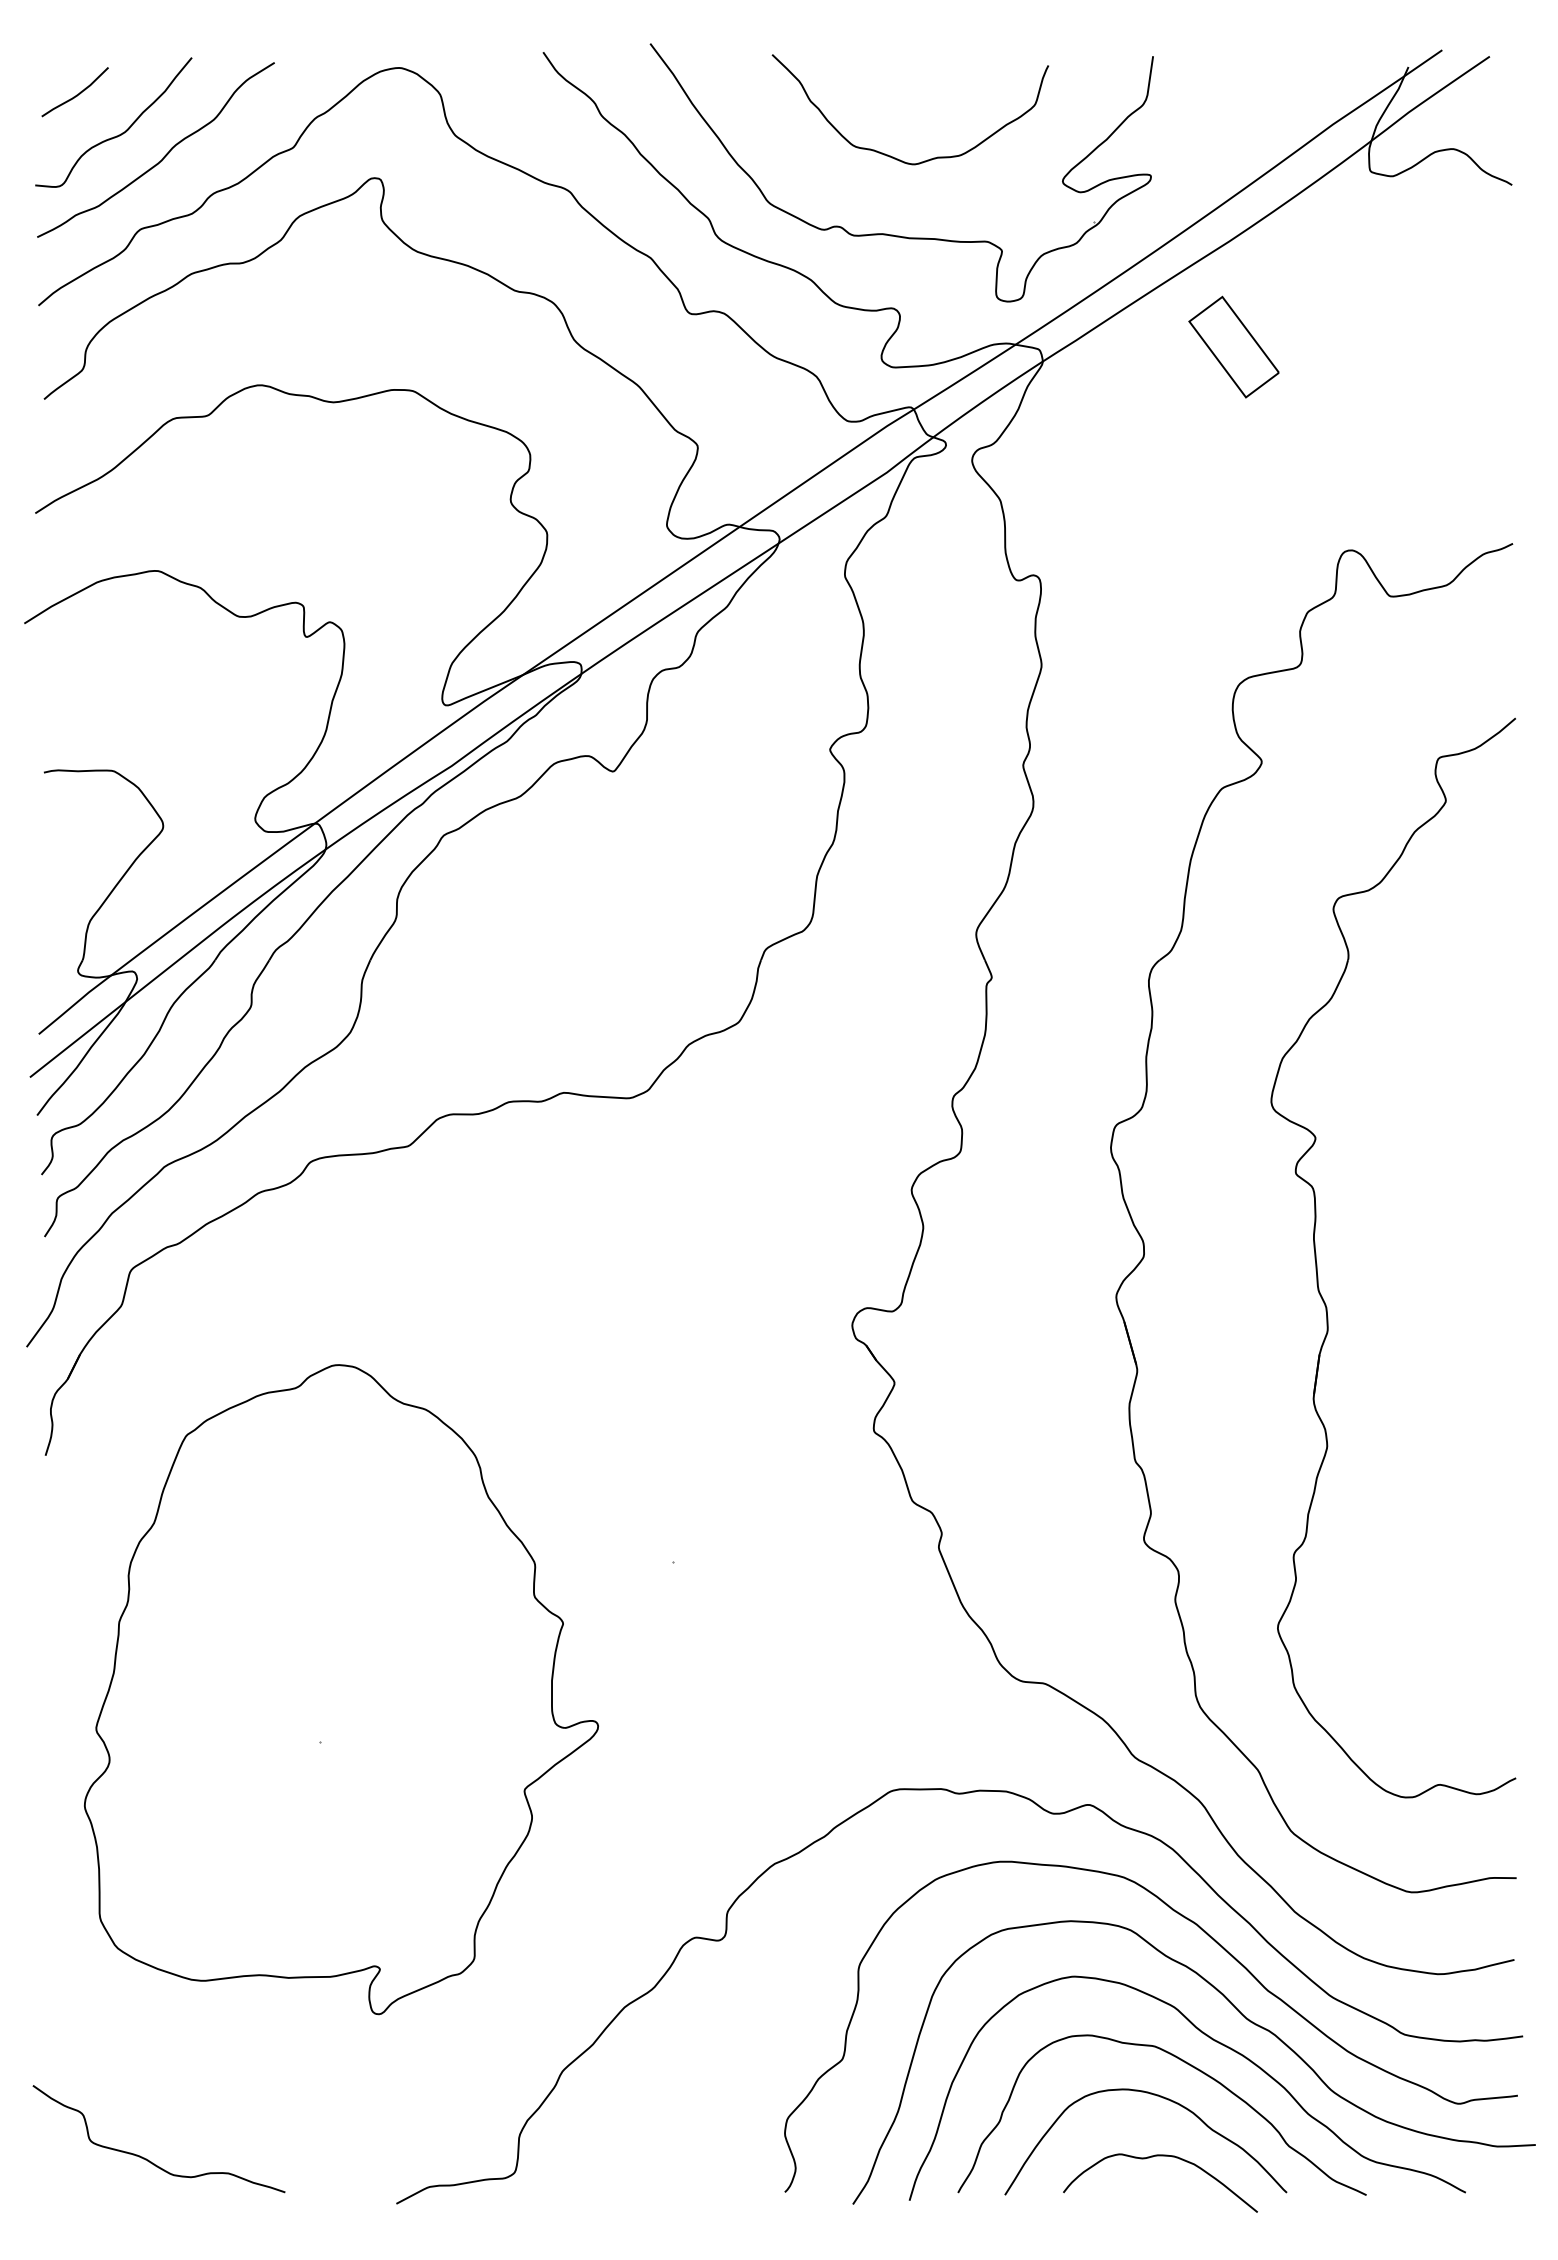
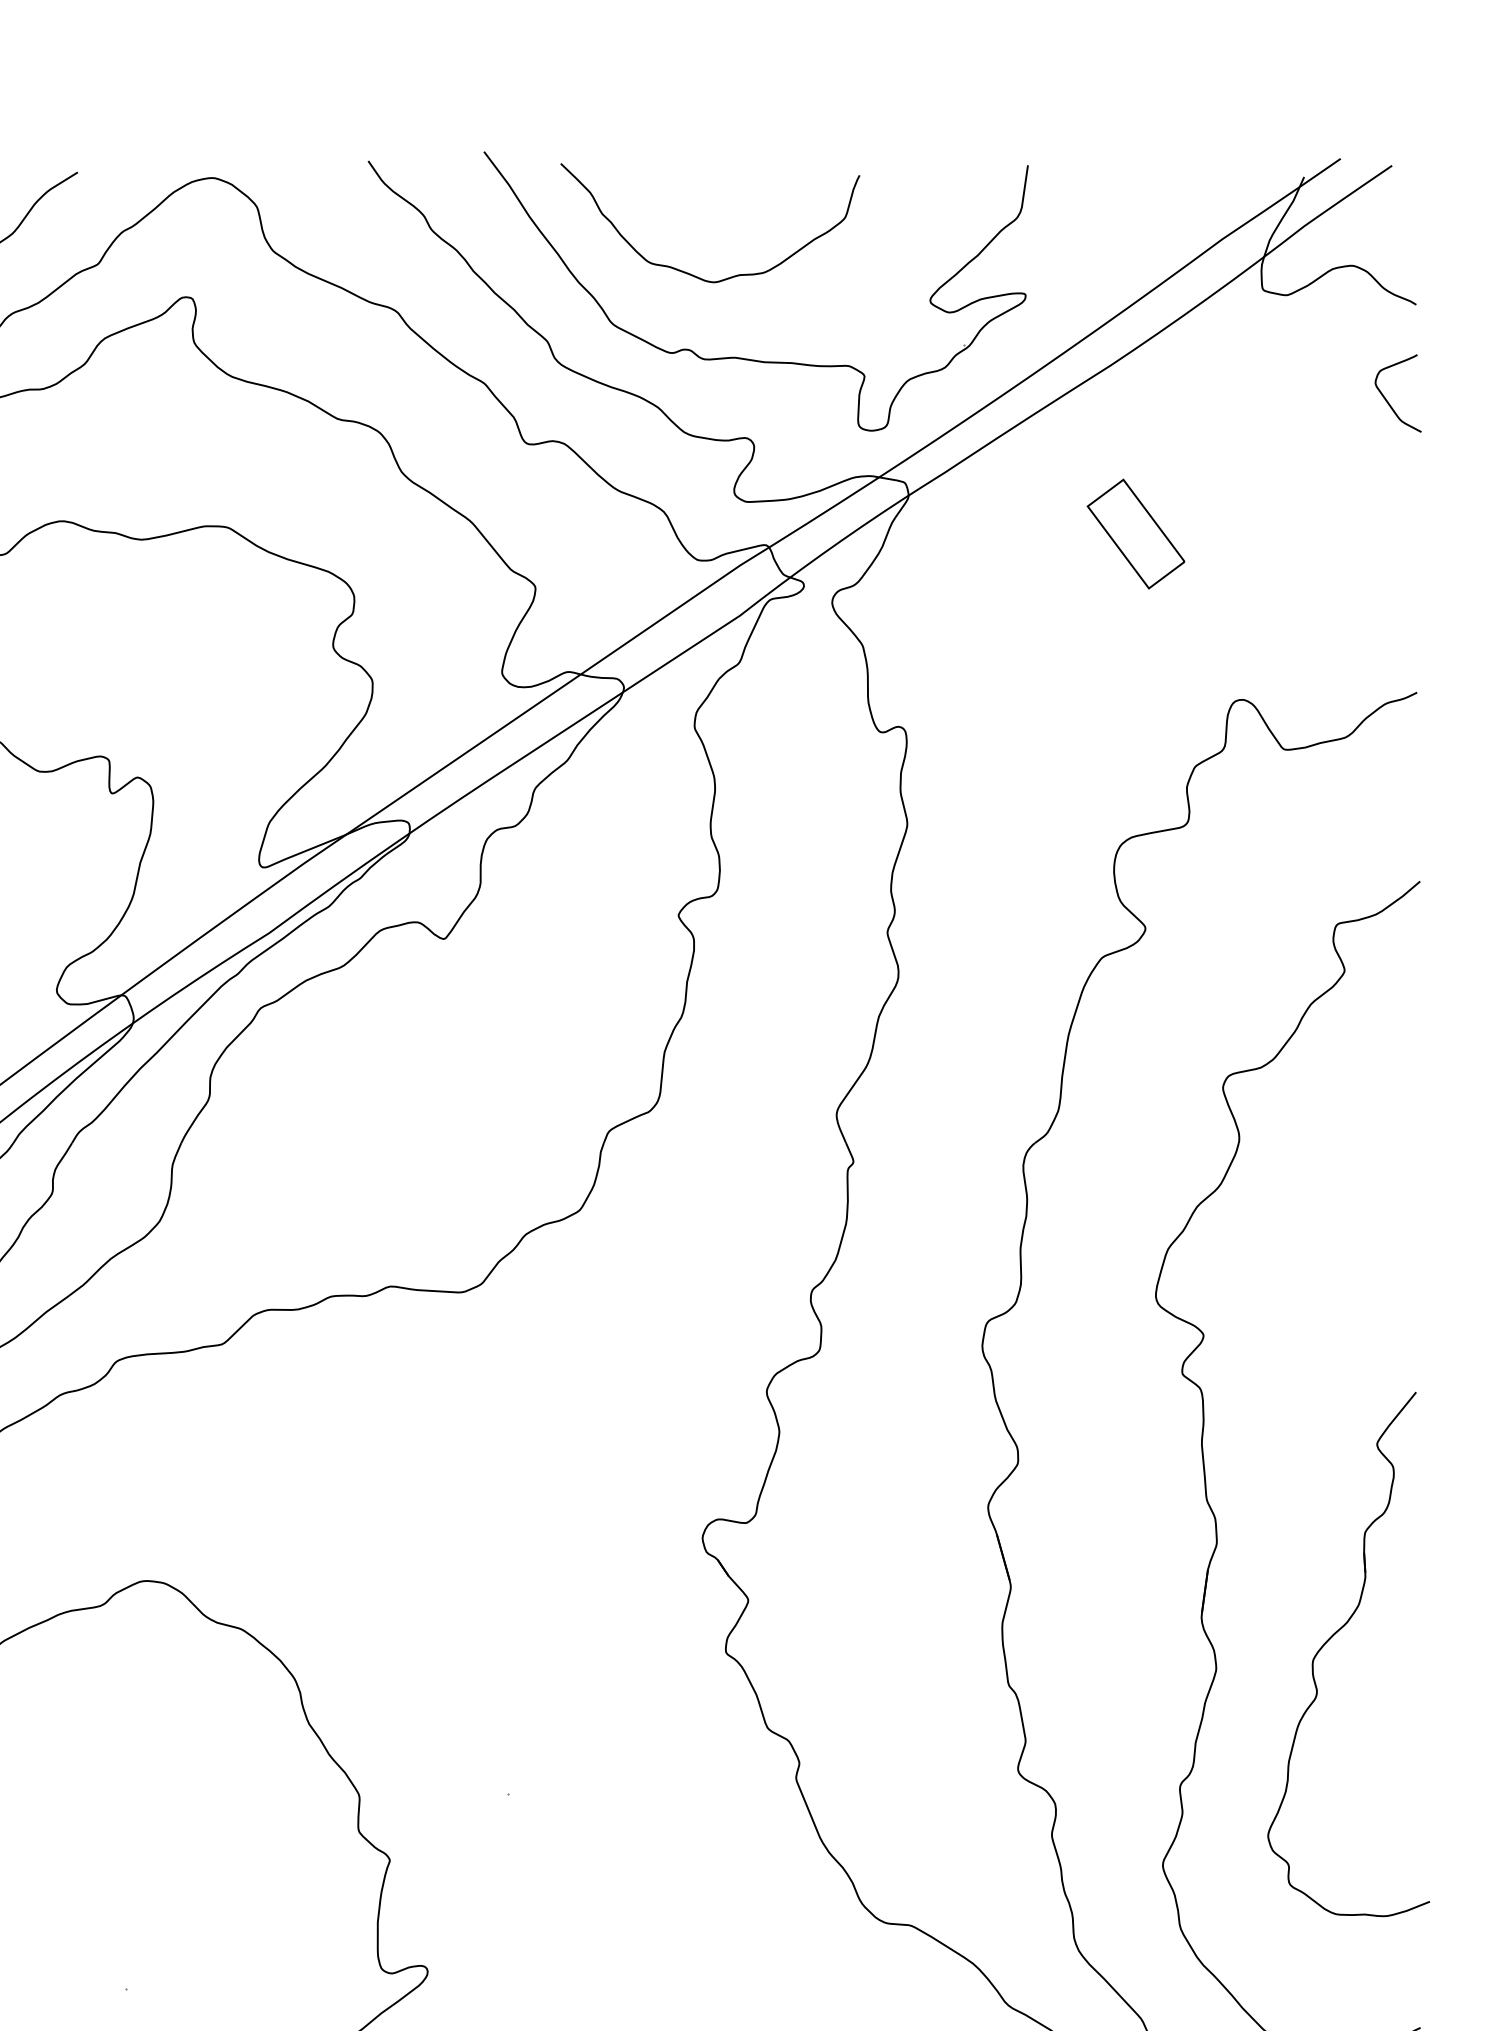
curve: (893, 156) -> (692, 273), moved
curve: (1486, 274) -> (1388, 401), added
part: (1233, 346) -> (1135, 533), moved
part: (1434, 1417) -> (1332, 1637), added

